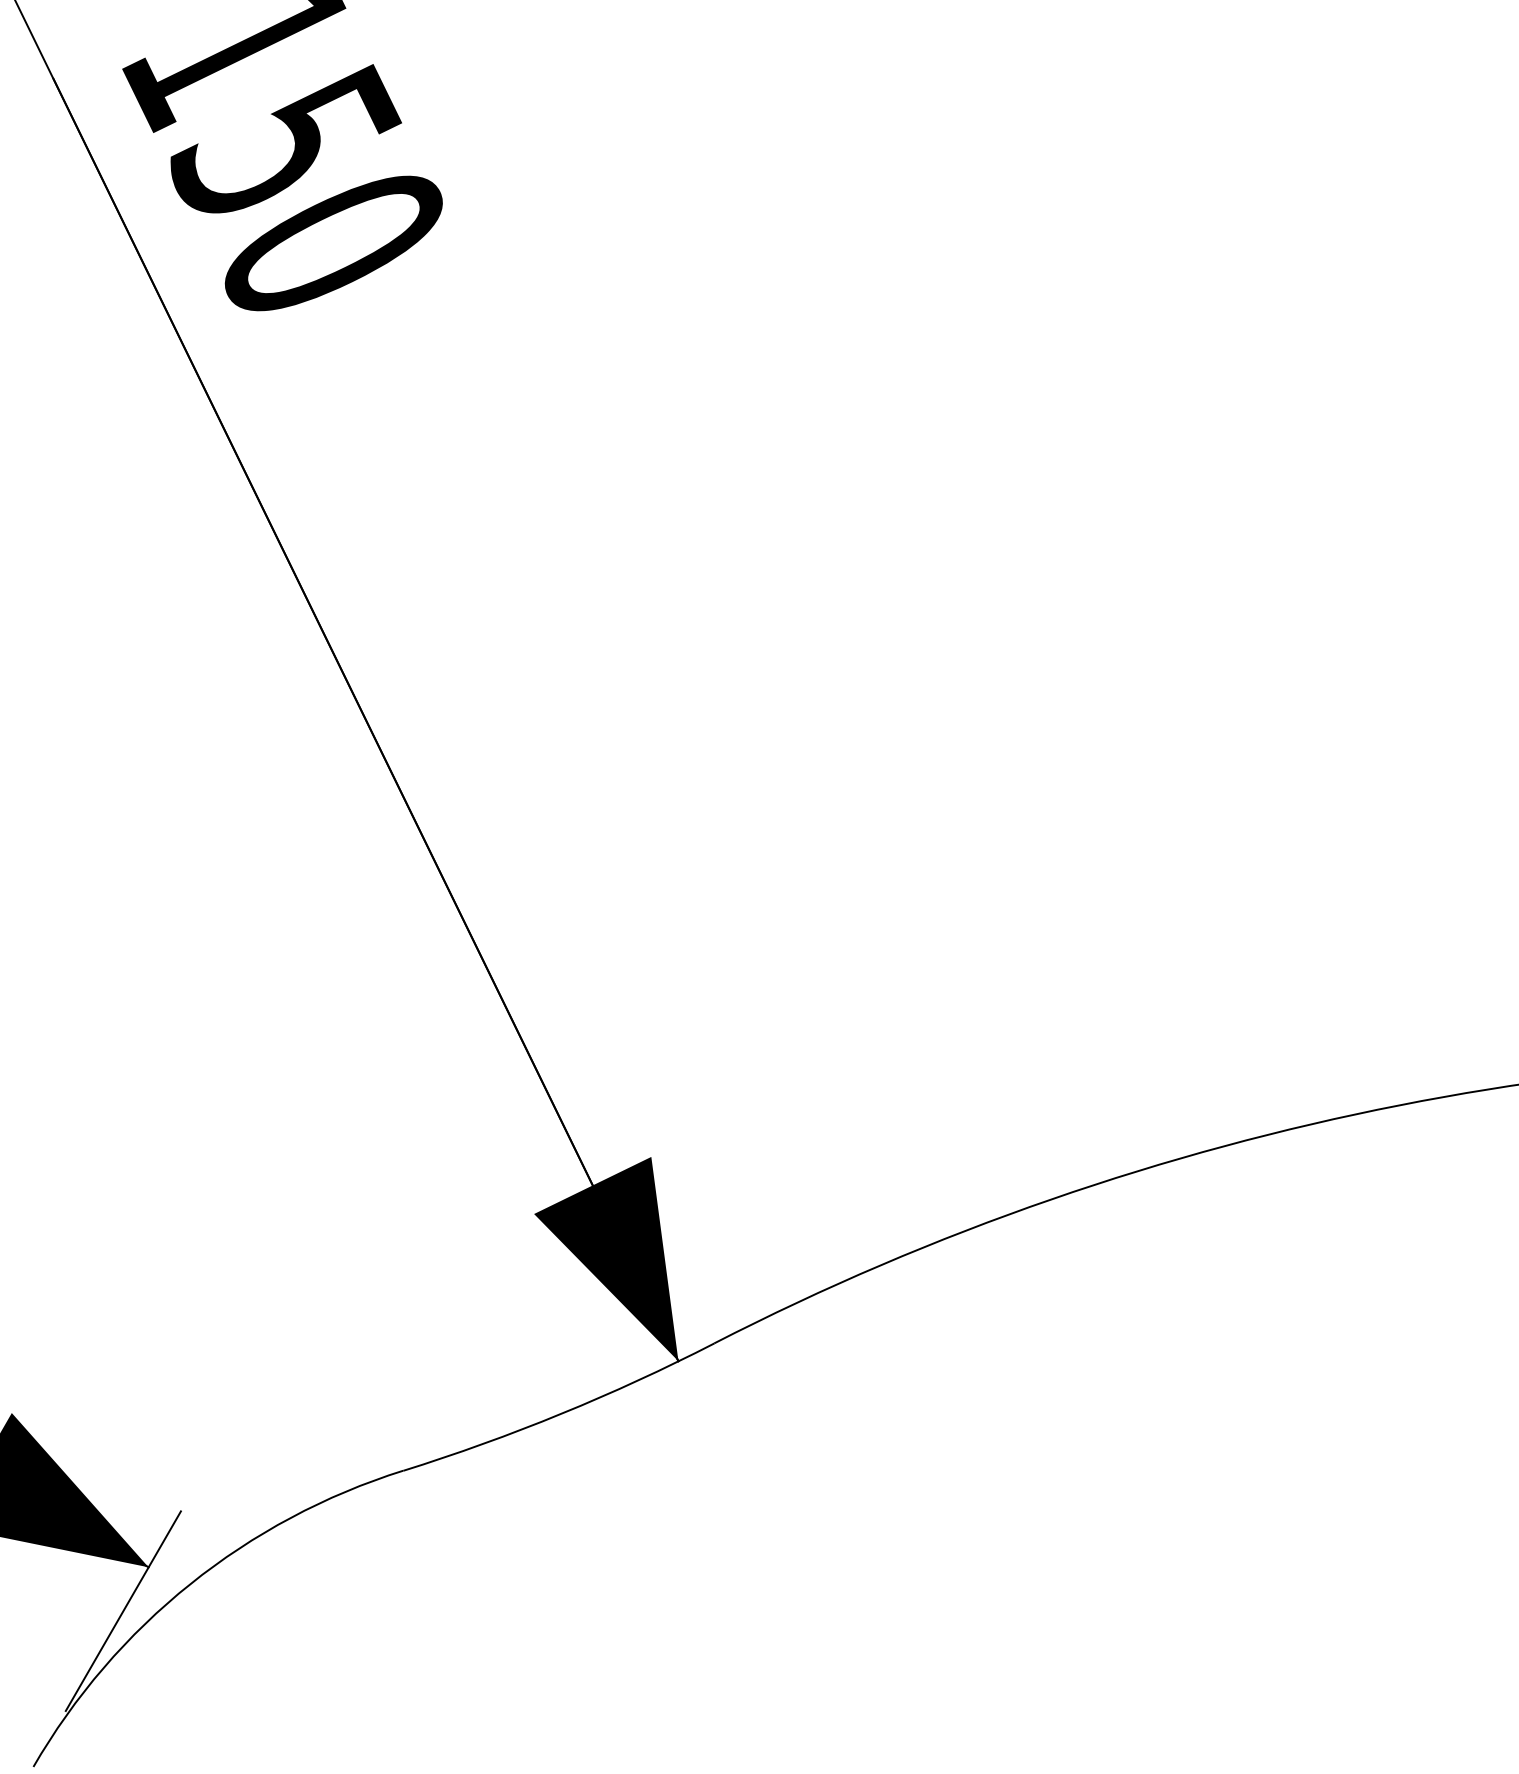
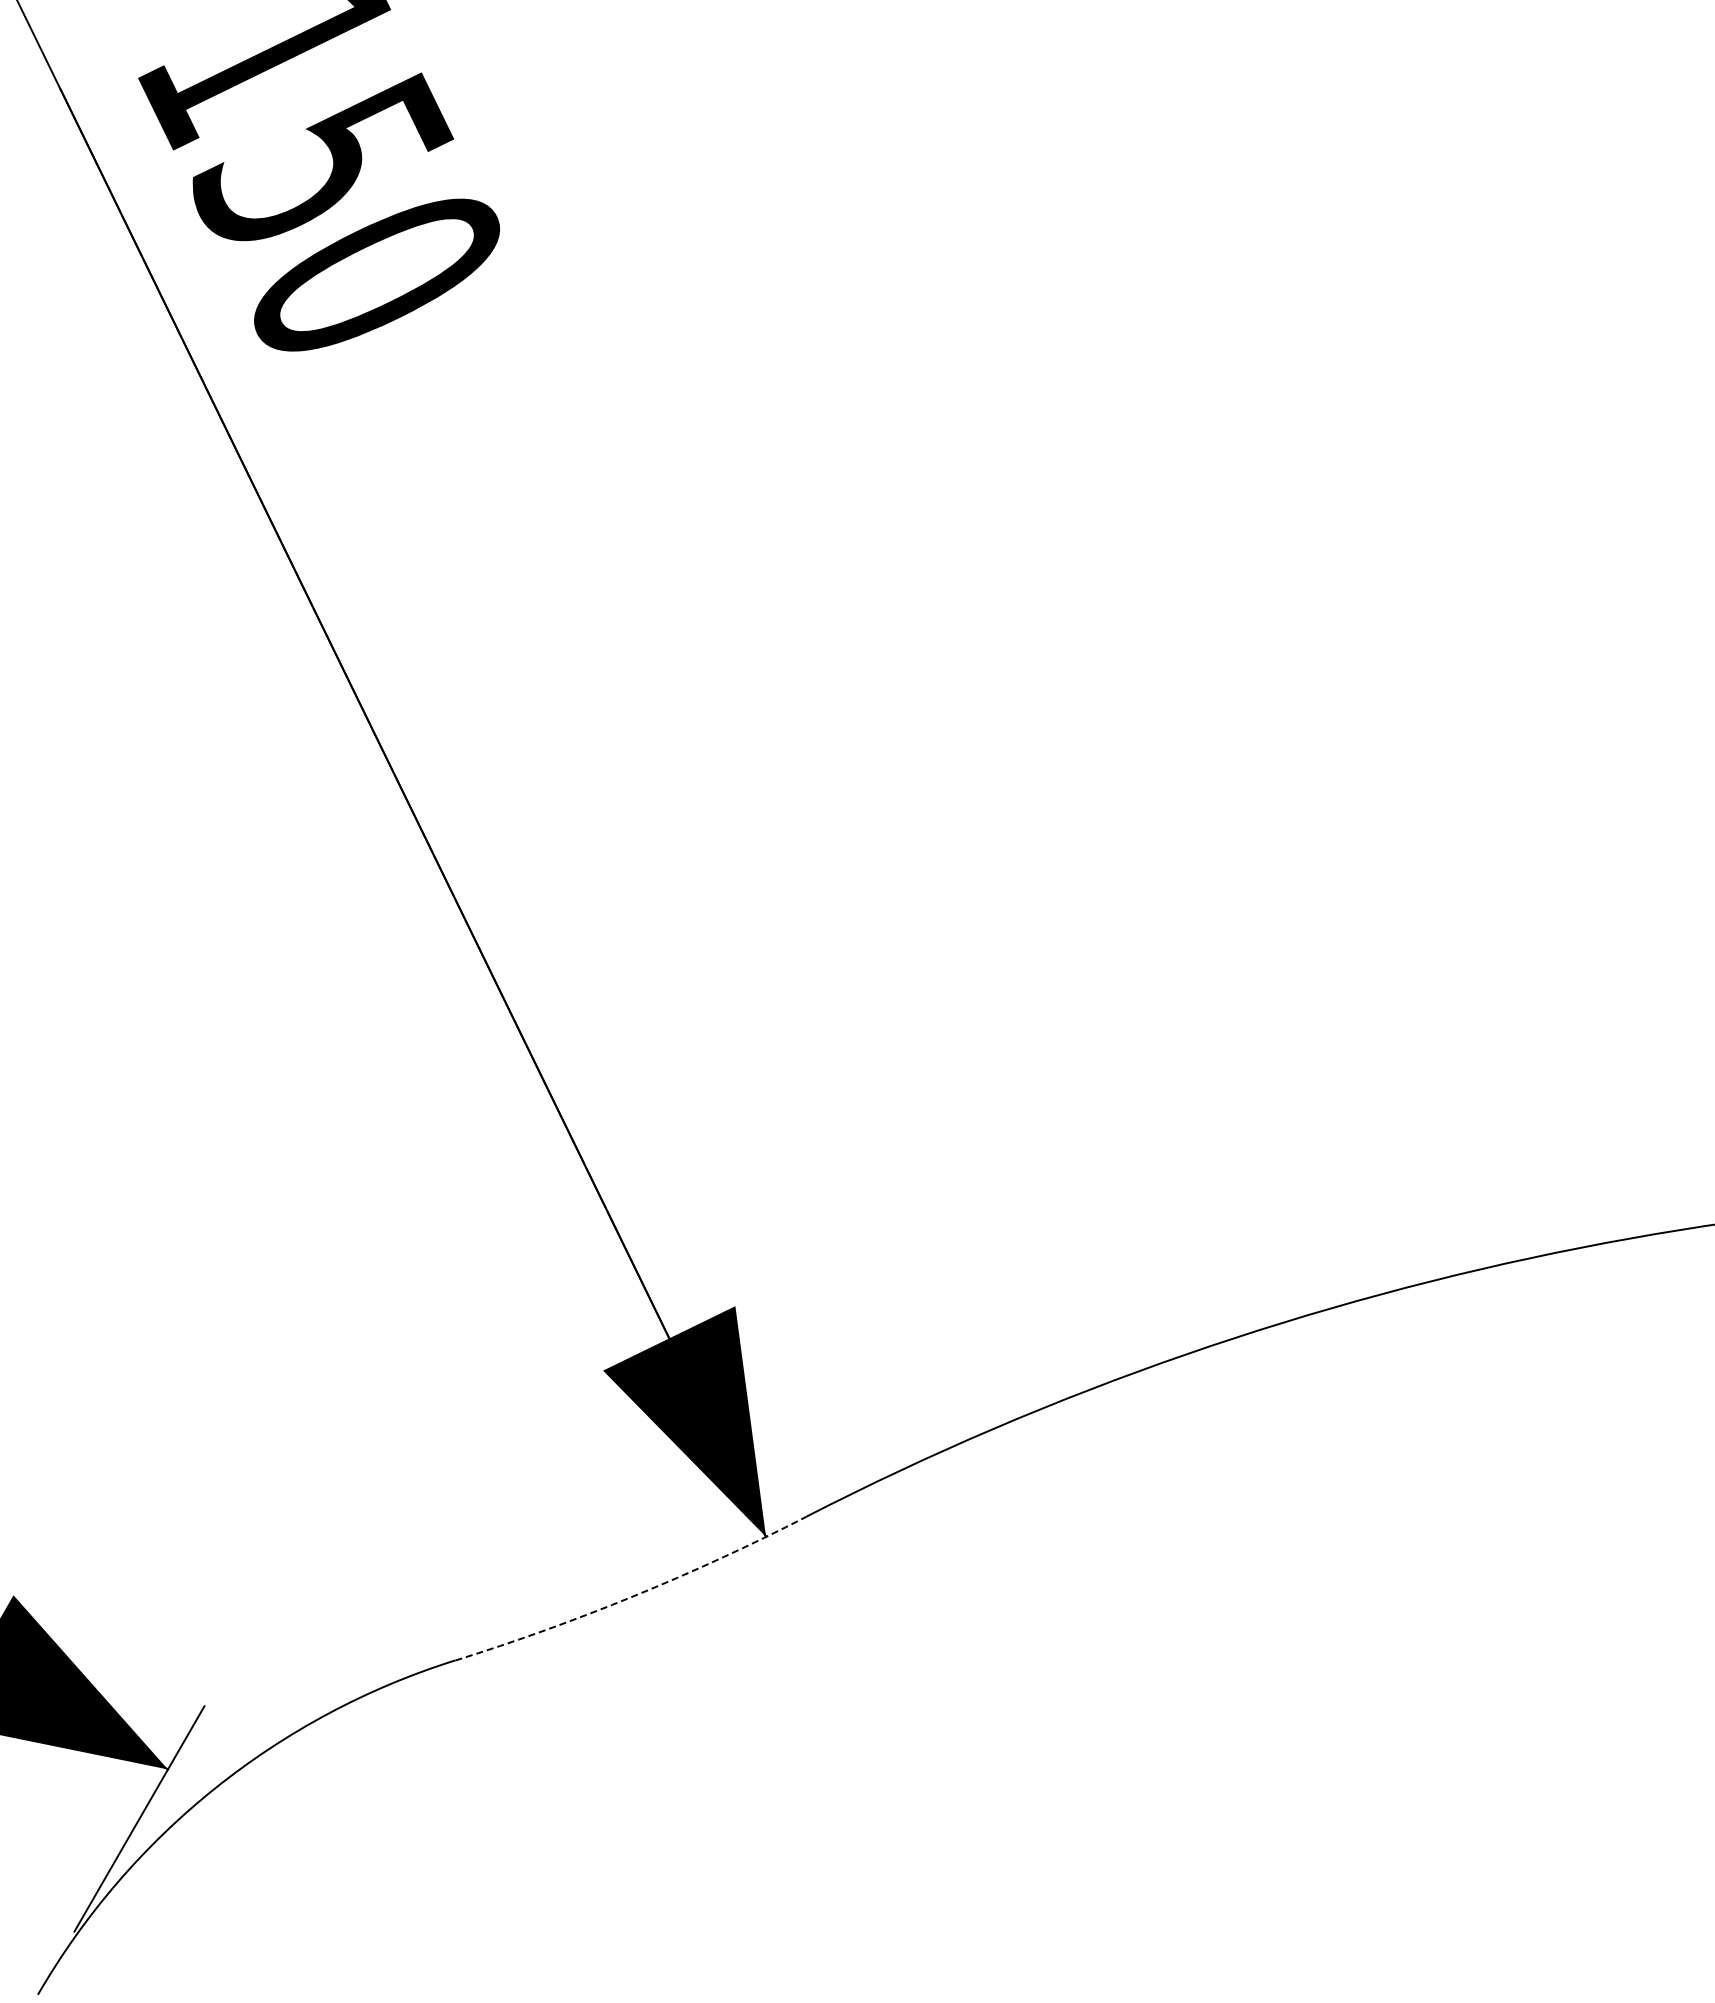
arc: (561, 1414) -> (634, 1596), solid -> dashed

